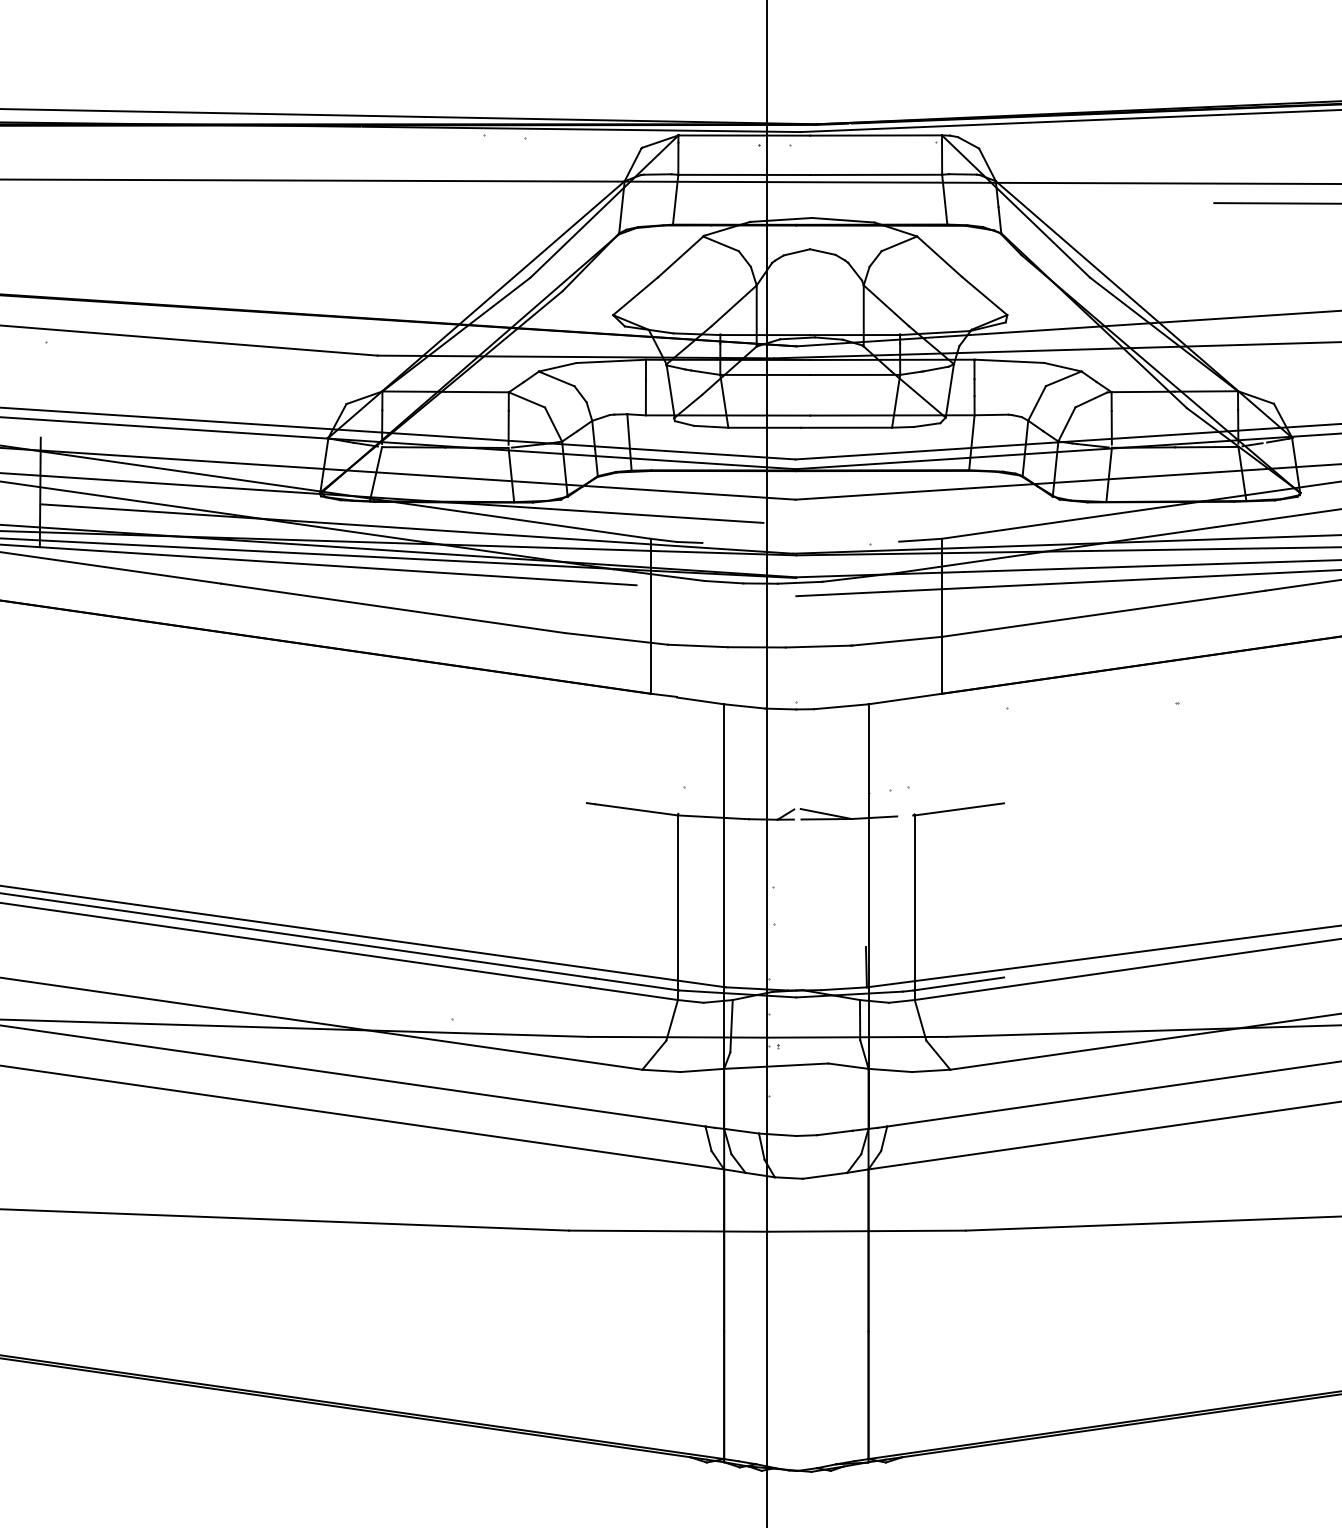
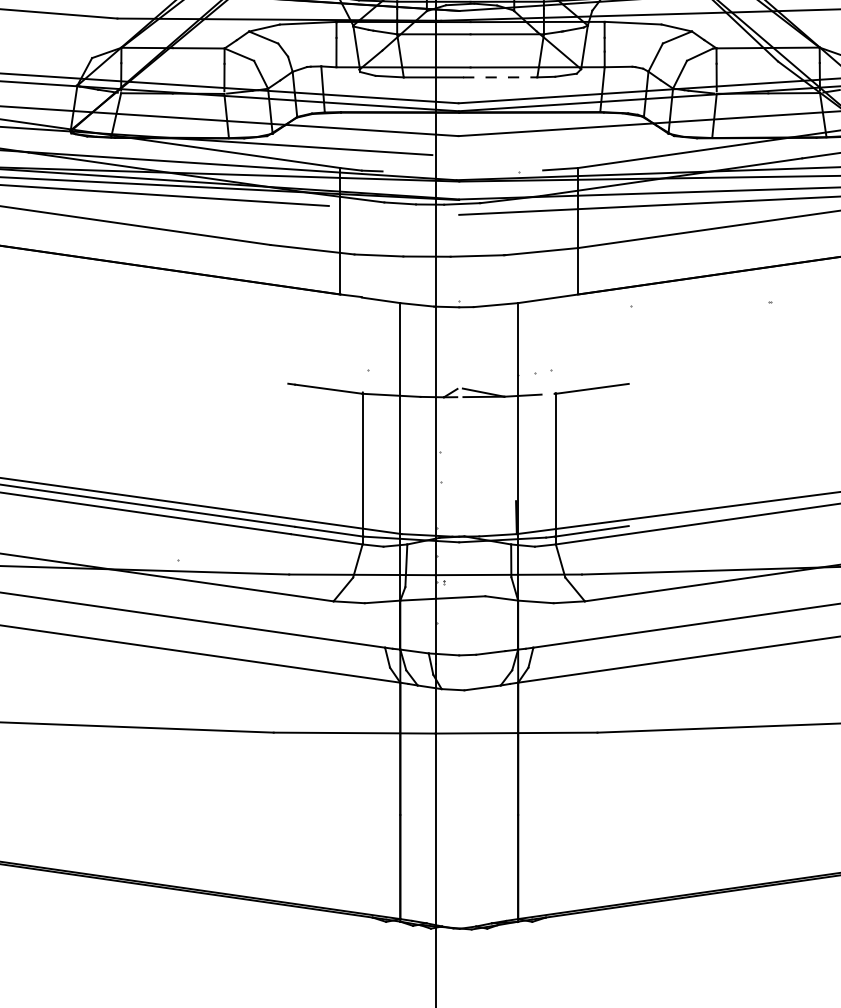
line: (847, 427) -> (500, 77), solid -> dashed

